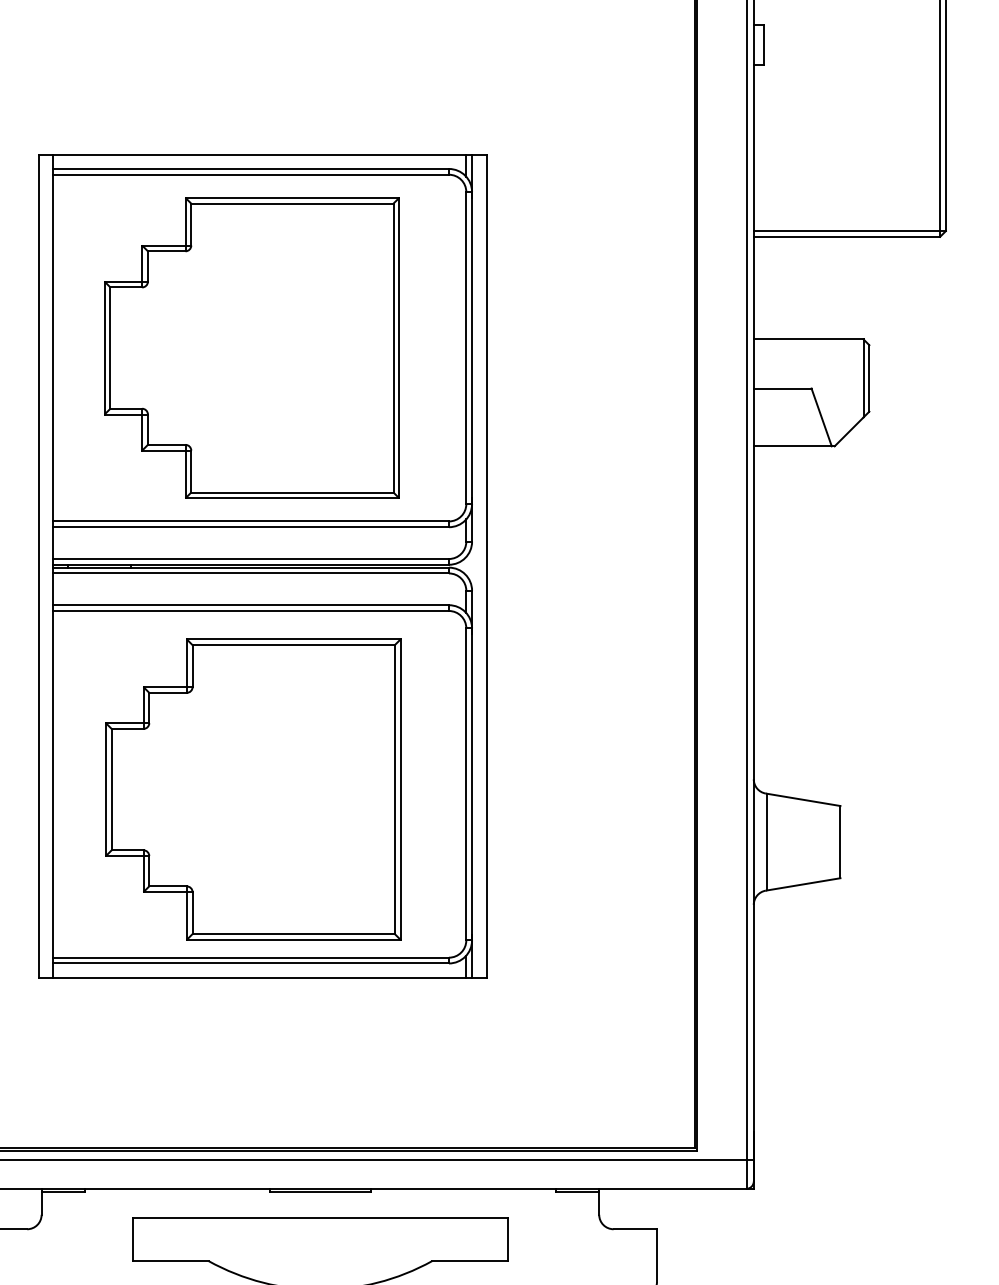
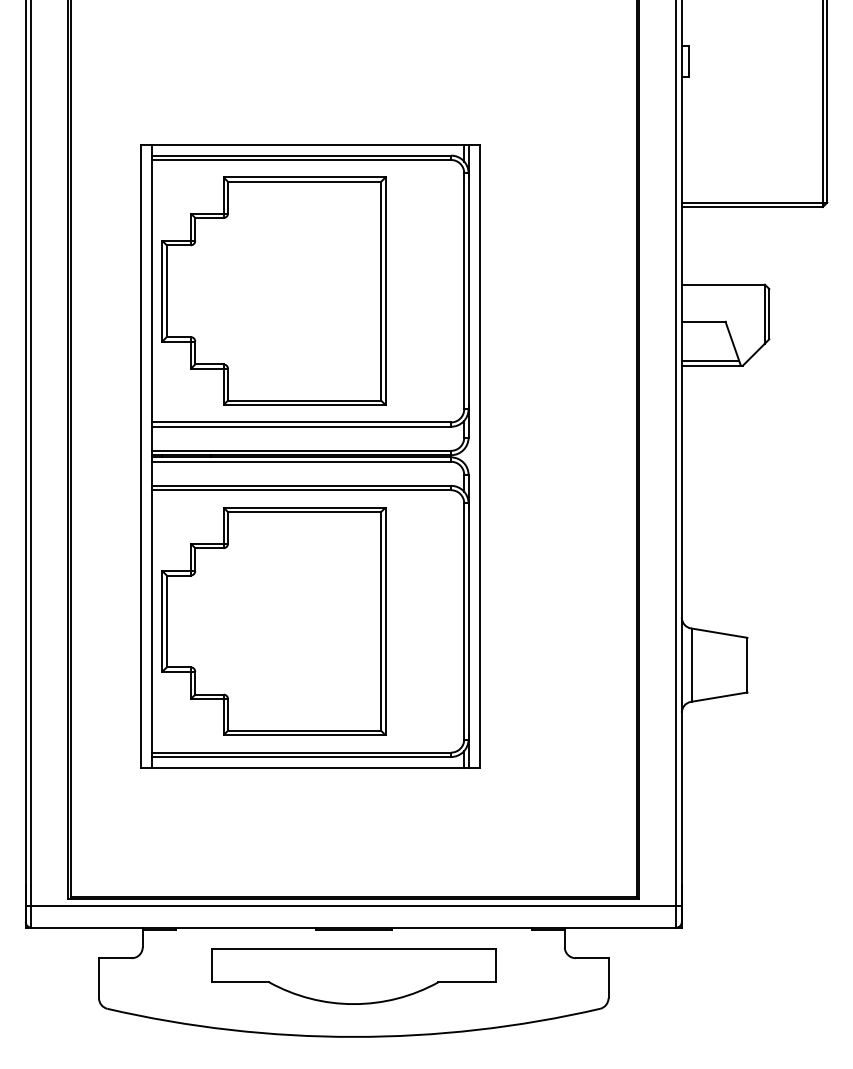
part: (251, 347) -> (273, 290), moved
line: (791, 440) -> (710, 361), added
part: (252, 789) -> (273, 621), moved

